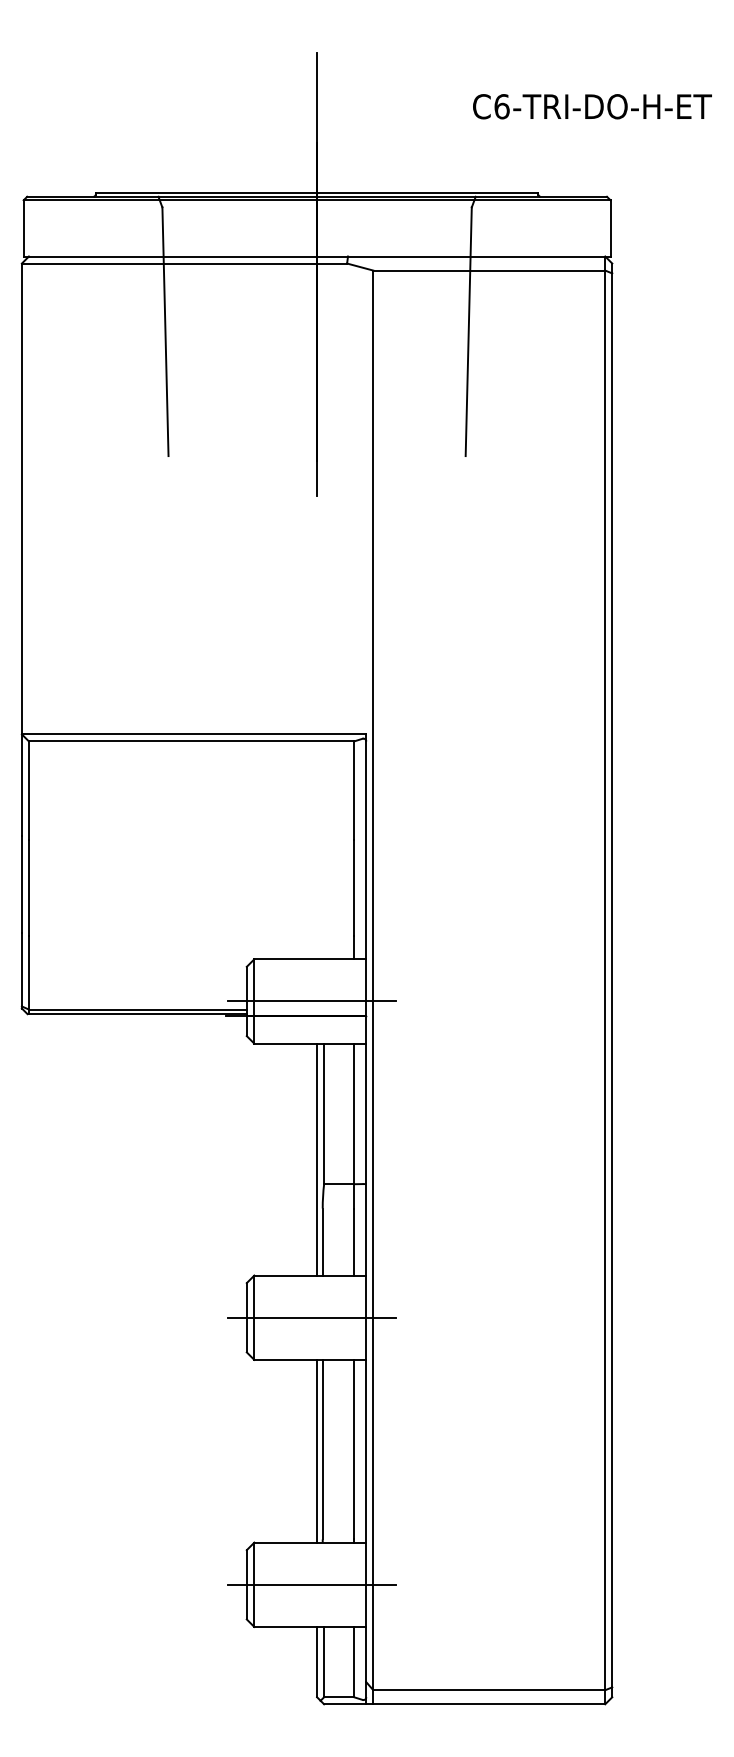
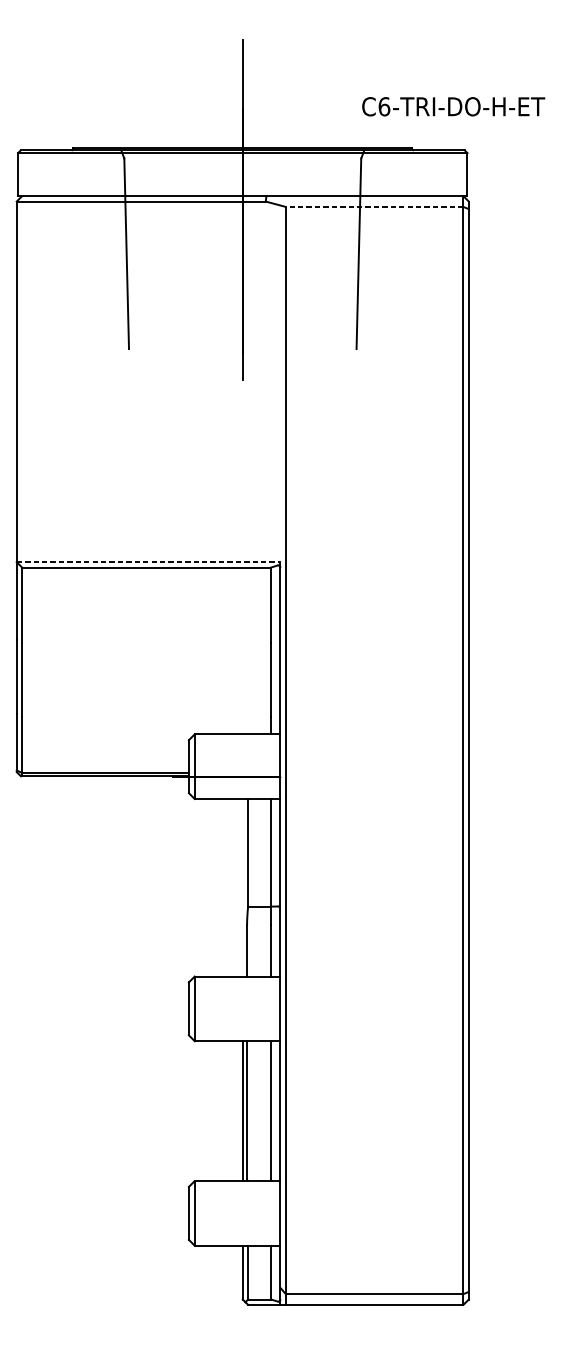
text: (592, 106) -> (453, 106), moved
line: (489, 270) -> (374, 206), solid -> dashed
line: (194, 734) -> (148, 562), solid -> dashed
line: (311, 1001) -> (238, 766), removed
line: (317, 1159) -> (243, 887), removed
line: (311, 1317) -> (238, 1008), removed
line: (311, 1584) -> (238, 1213), removed

